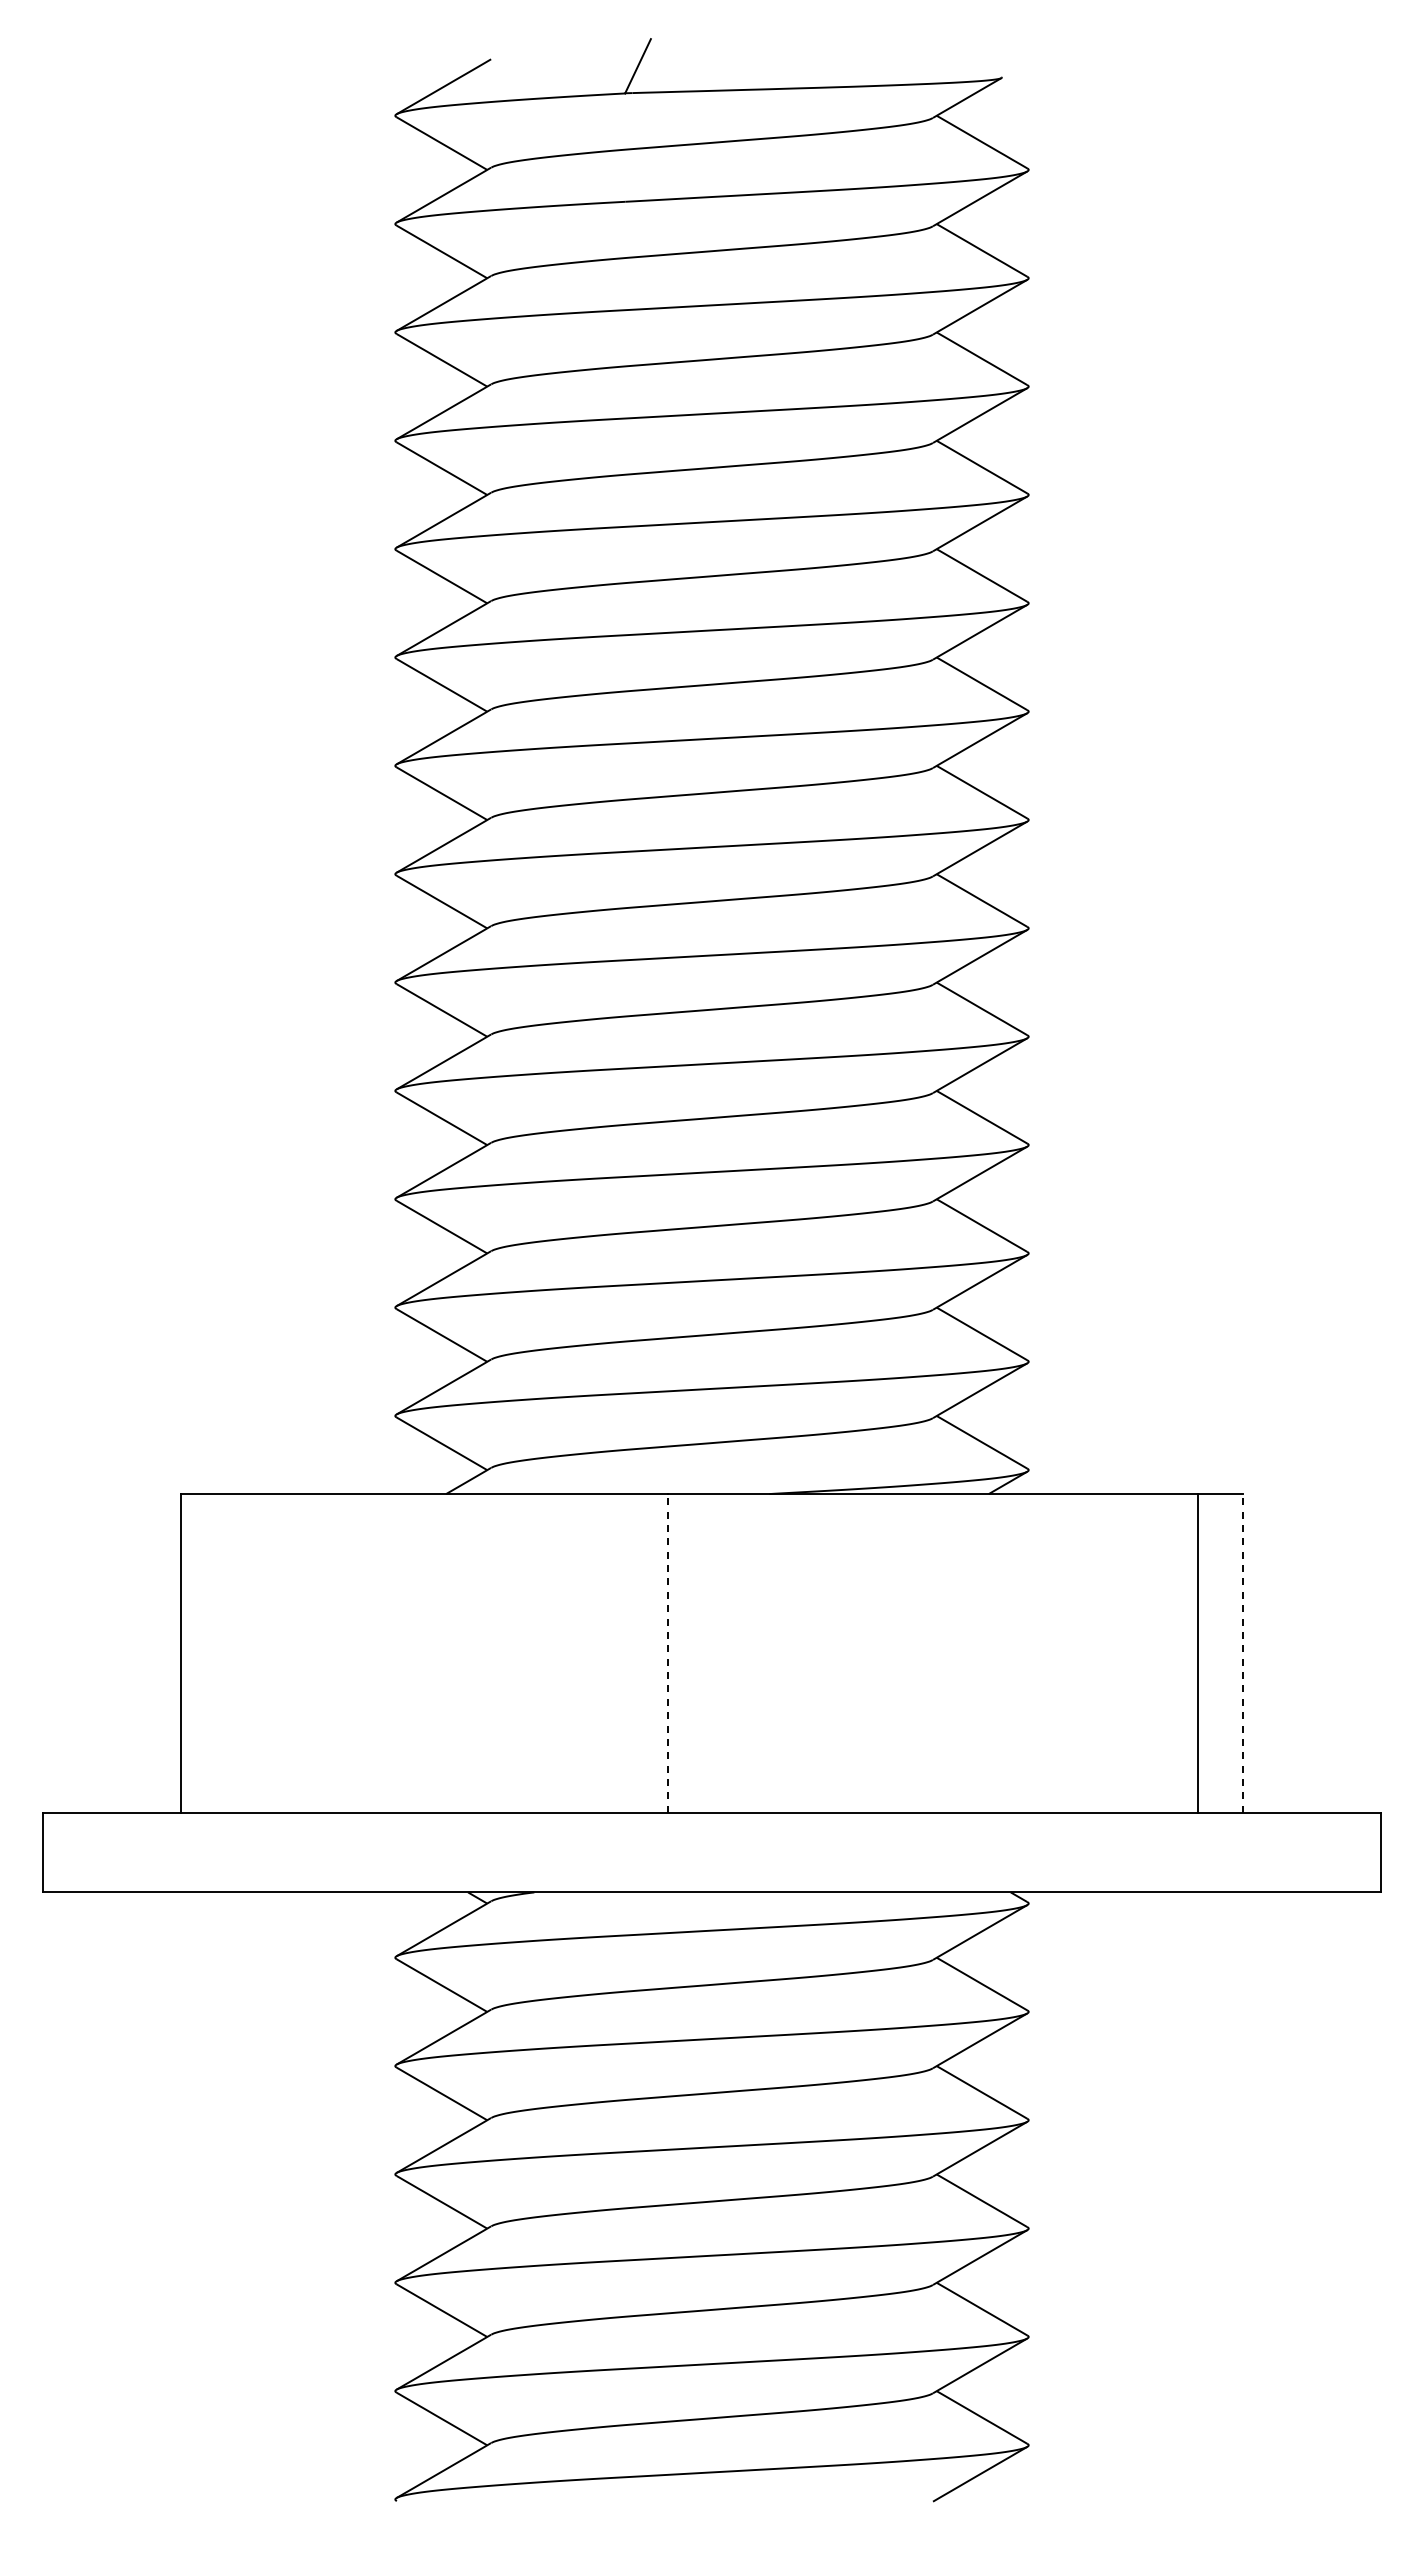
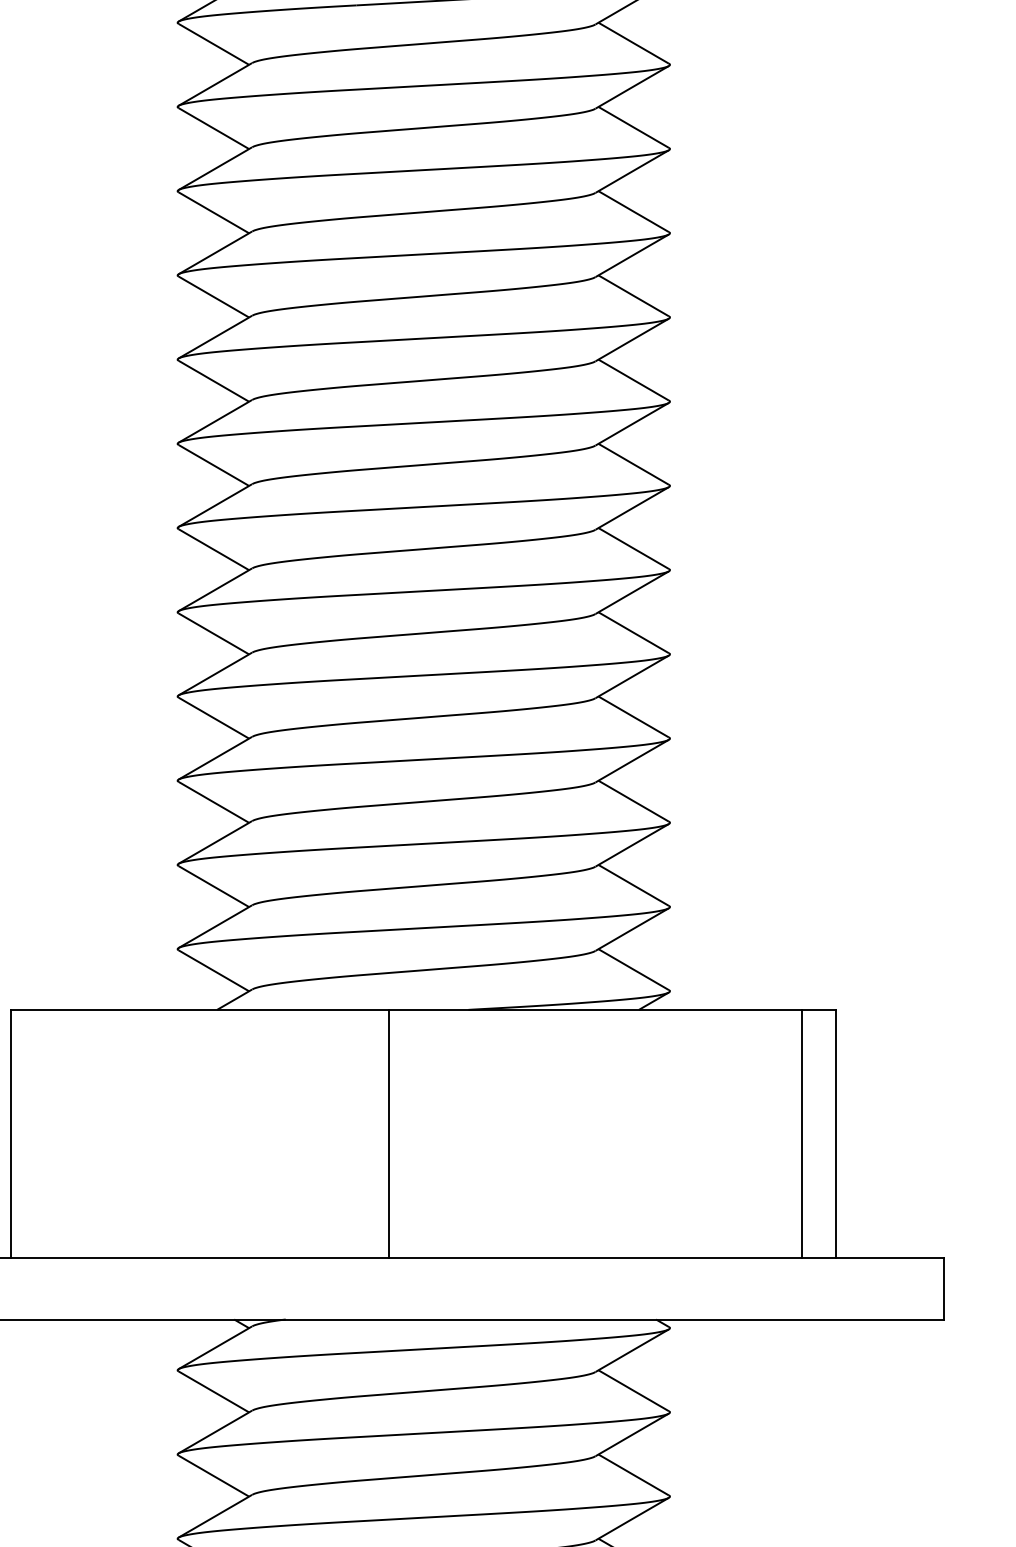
line: (667, 1652) -> (389, 1133), dashed -> solid
line: (1242, 1652) -> (836, 1133), dashed -> solid

